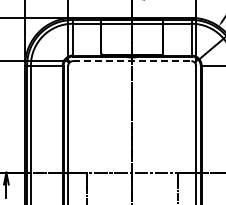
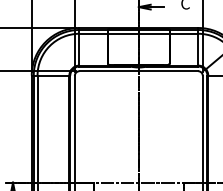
line: (132, 61) -> (139, 71), dashed -> solid

